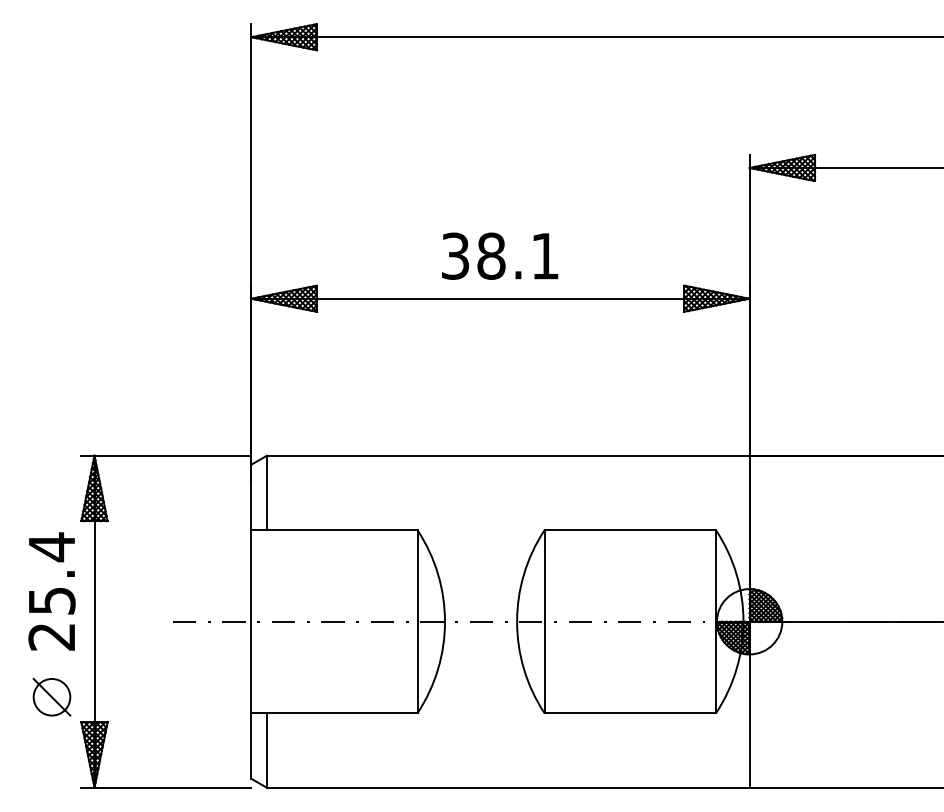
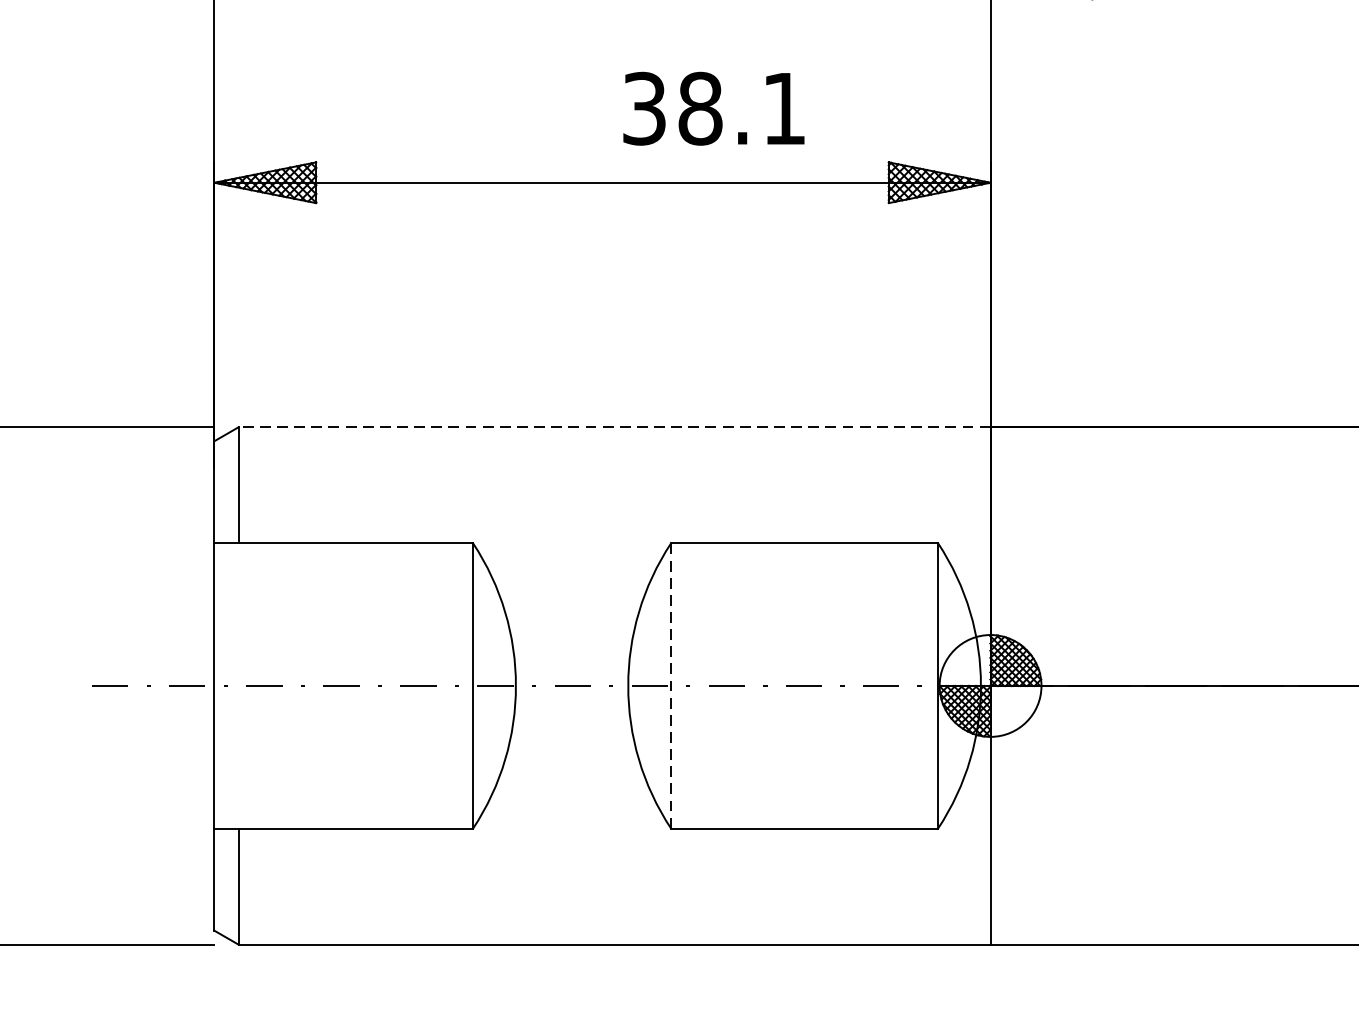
text: (500, 255) -> (714, 107), moved
line: (507, 455) -> (613, 426), solid -> dashed
line: (544, 621) -> (670, 685), solid -> dashed

